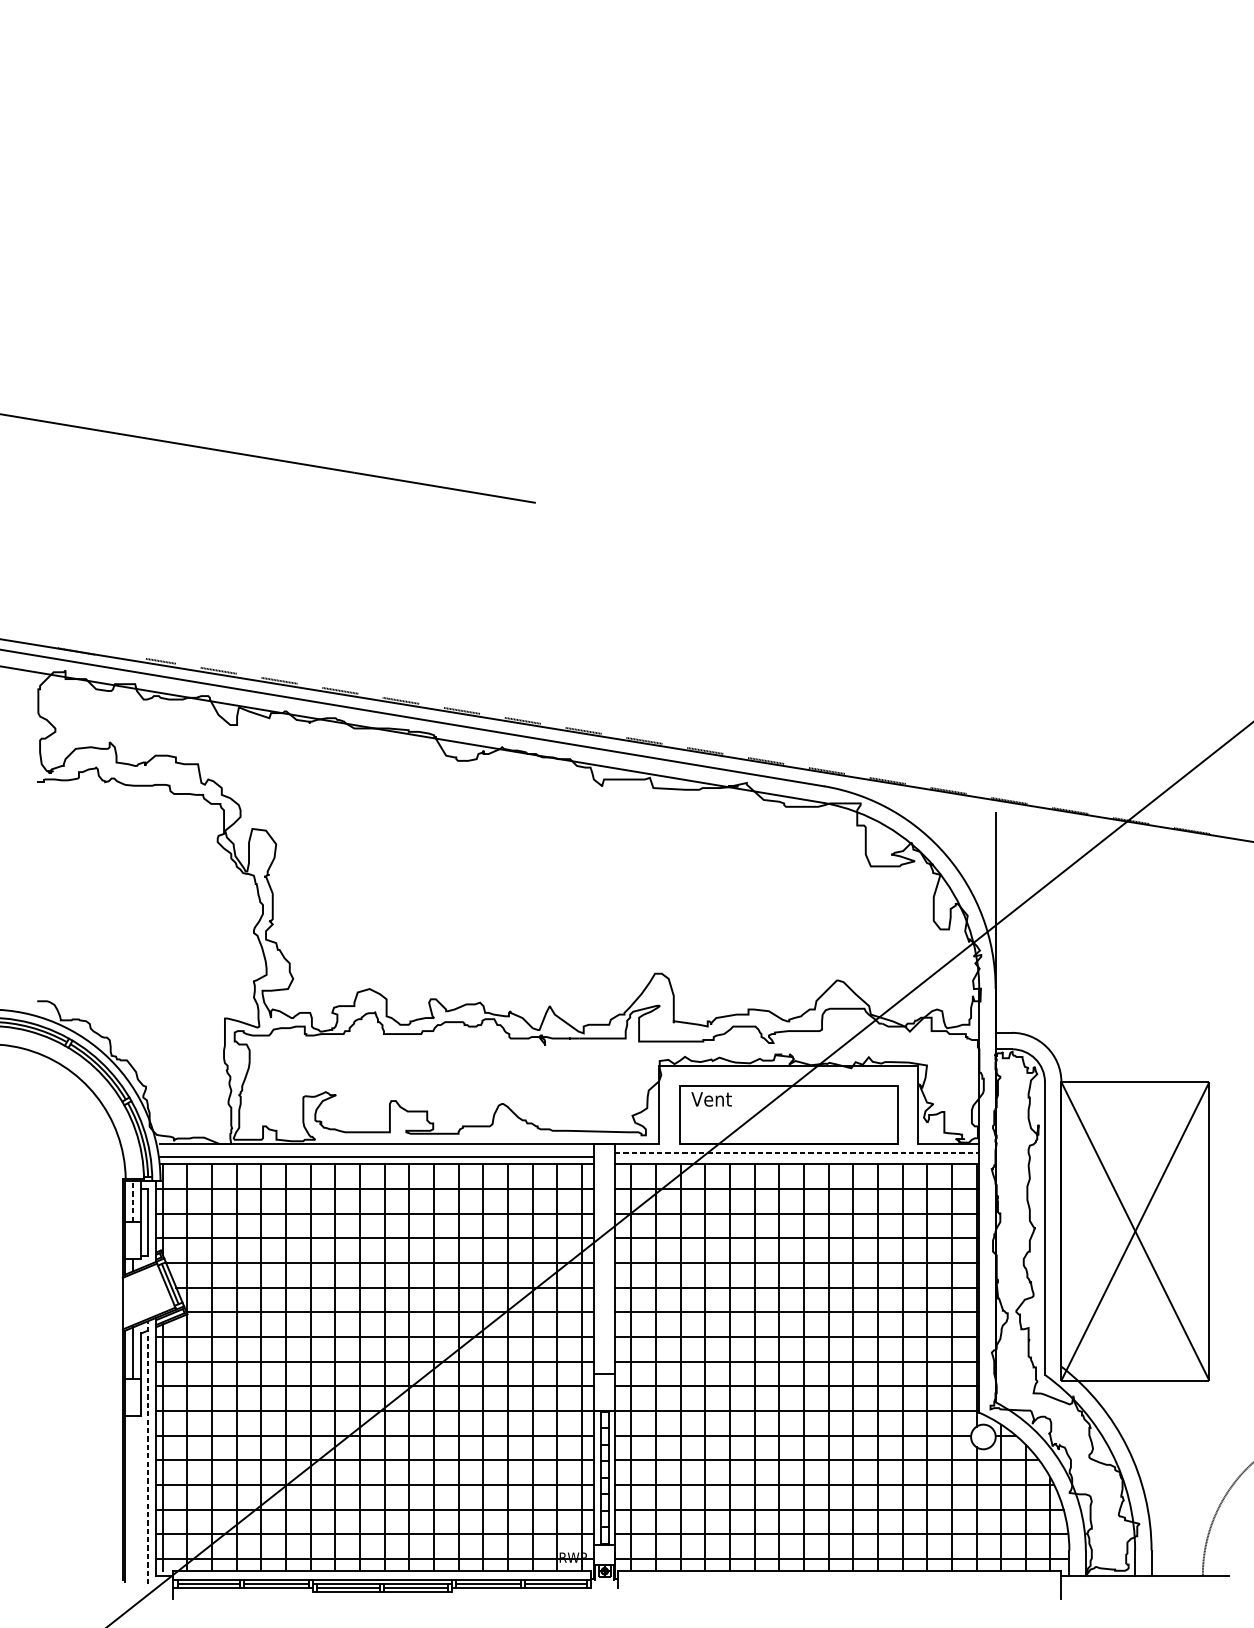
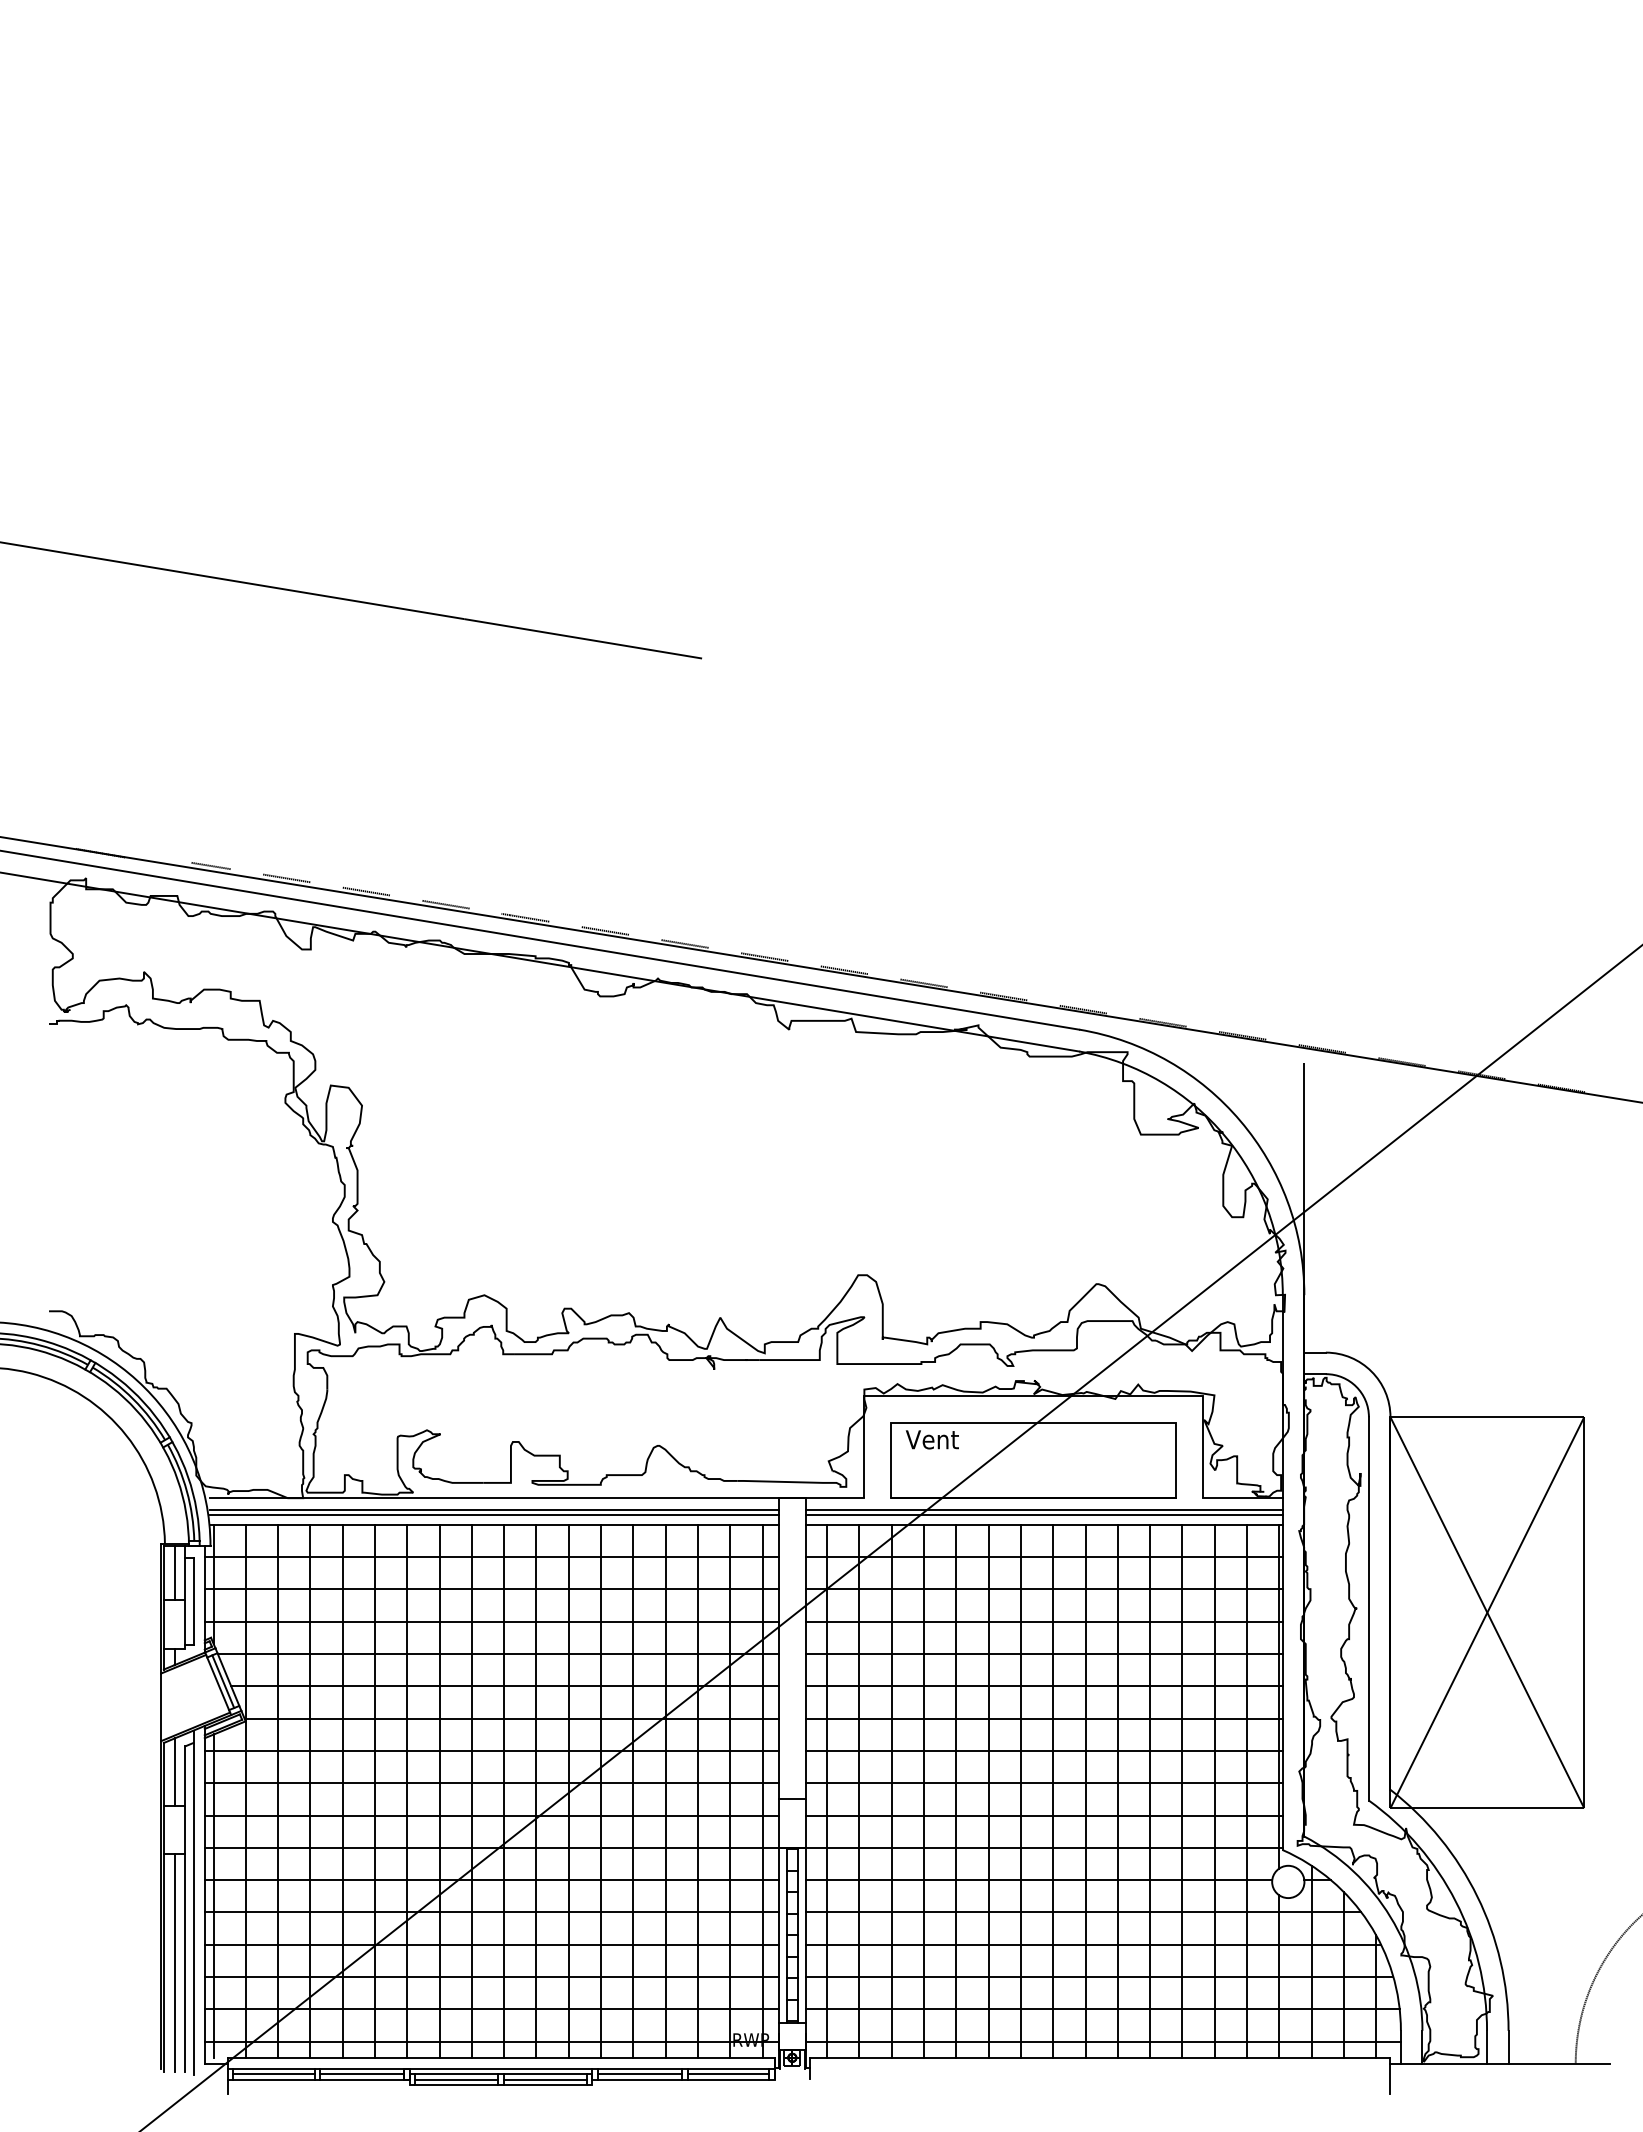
line: (376, 1152) -> (493, 1509), added
line: (797, 1152) -> (1044, 1509), dashed -> solid
line: (796, 1157) -> (1043, 1515), added
line: (133, 1201) -> (174, 1573), dashed -> solid
line: (147, 1452) -> (193, 1902), dashed -> solid
line: (133, 1499) -> (174, 1963), added
line: (141, 1499) -> (185, 1963), added

